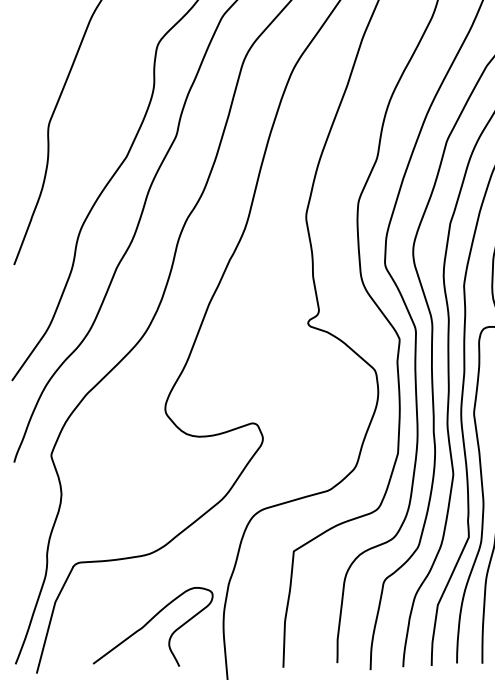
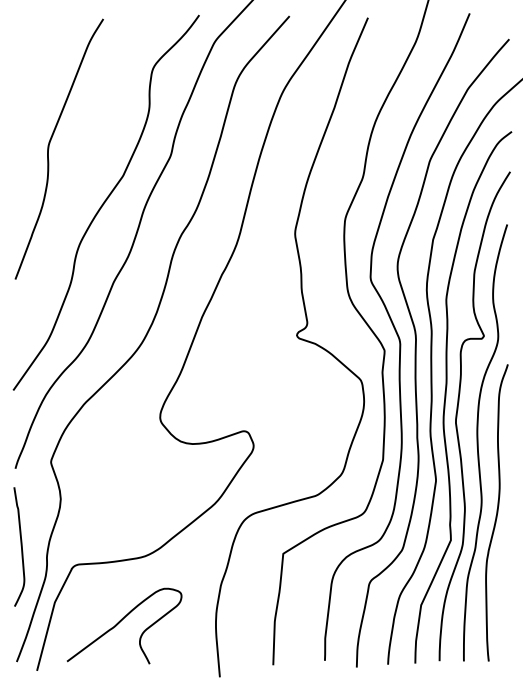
curve: (19, 543) -> (20, 546), added
curve: (149, 622) -> (121, 621), moved

